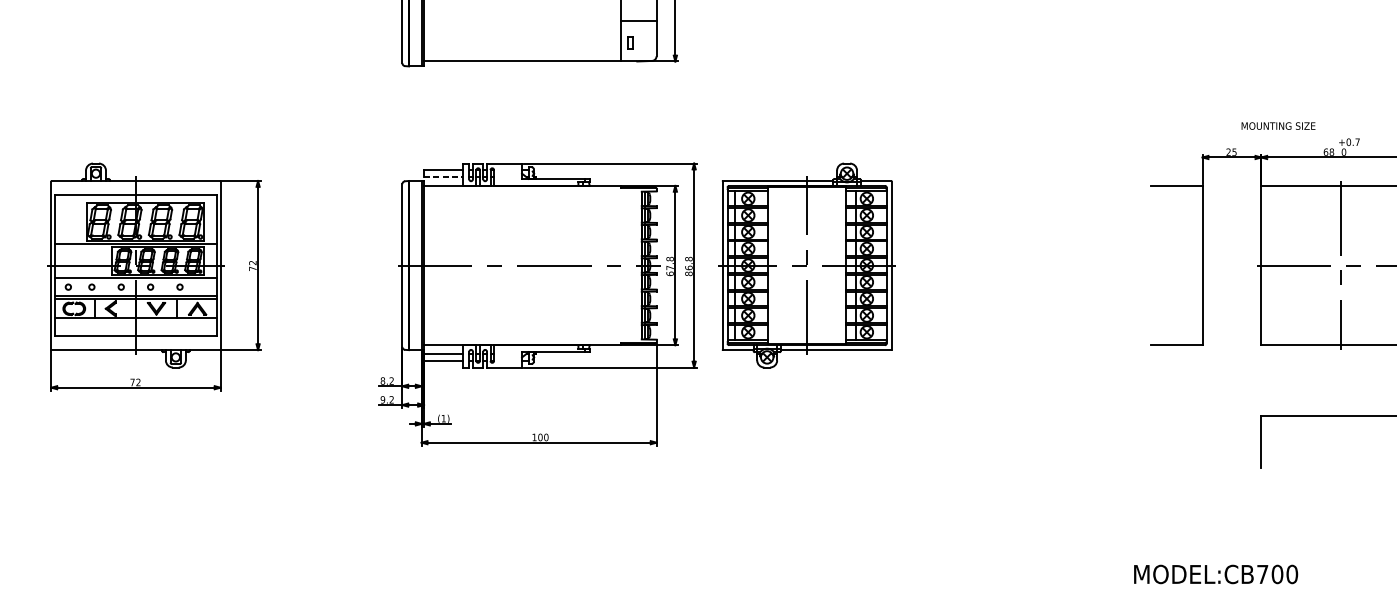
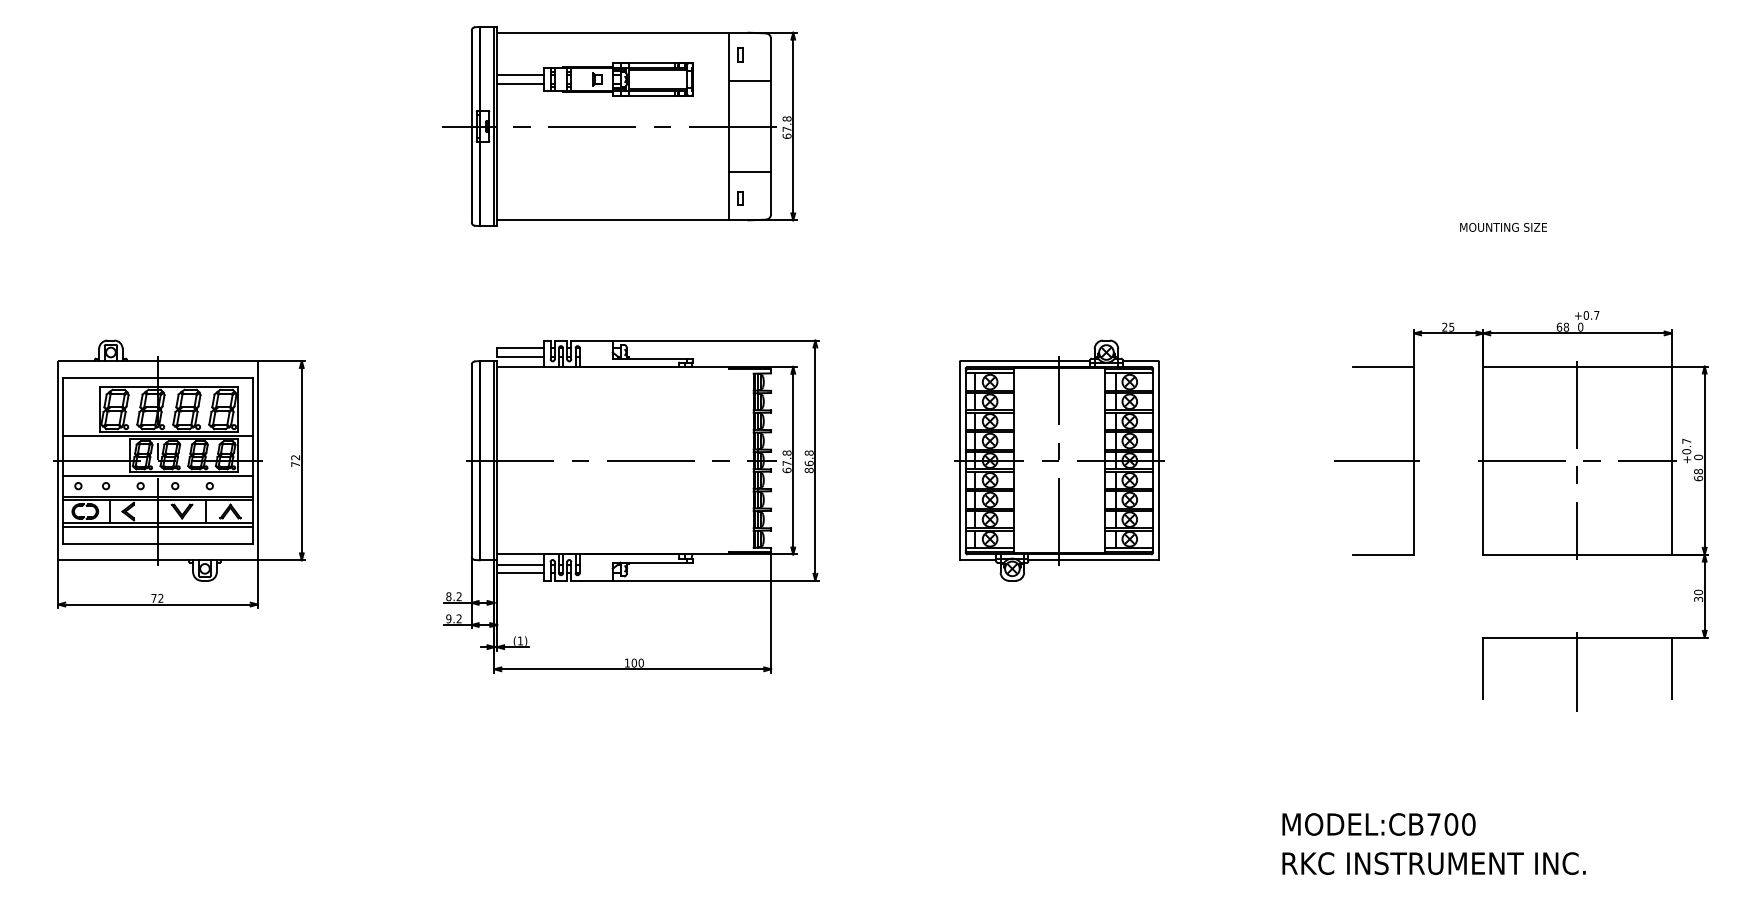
text: (1278, 126) -> (1503, 227), moved
line: (443, 177) -> (520, 356), dashed -> solid
part: (807, 265) -> (1059, 460), moved
line: (1170, 265) -> (1376, 460), added
line: (135, 321) -> (157, 526), added
line: (1341, 444) -> (1577, 671), added
text: (1215, 574) -> (1378, 824), moved

